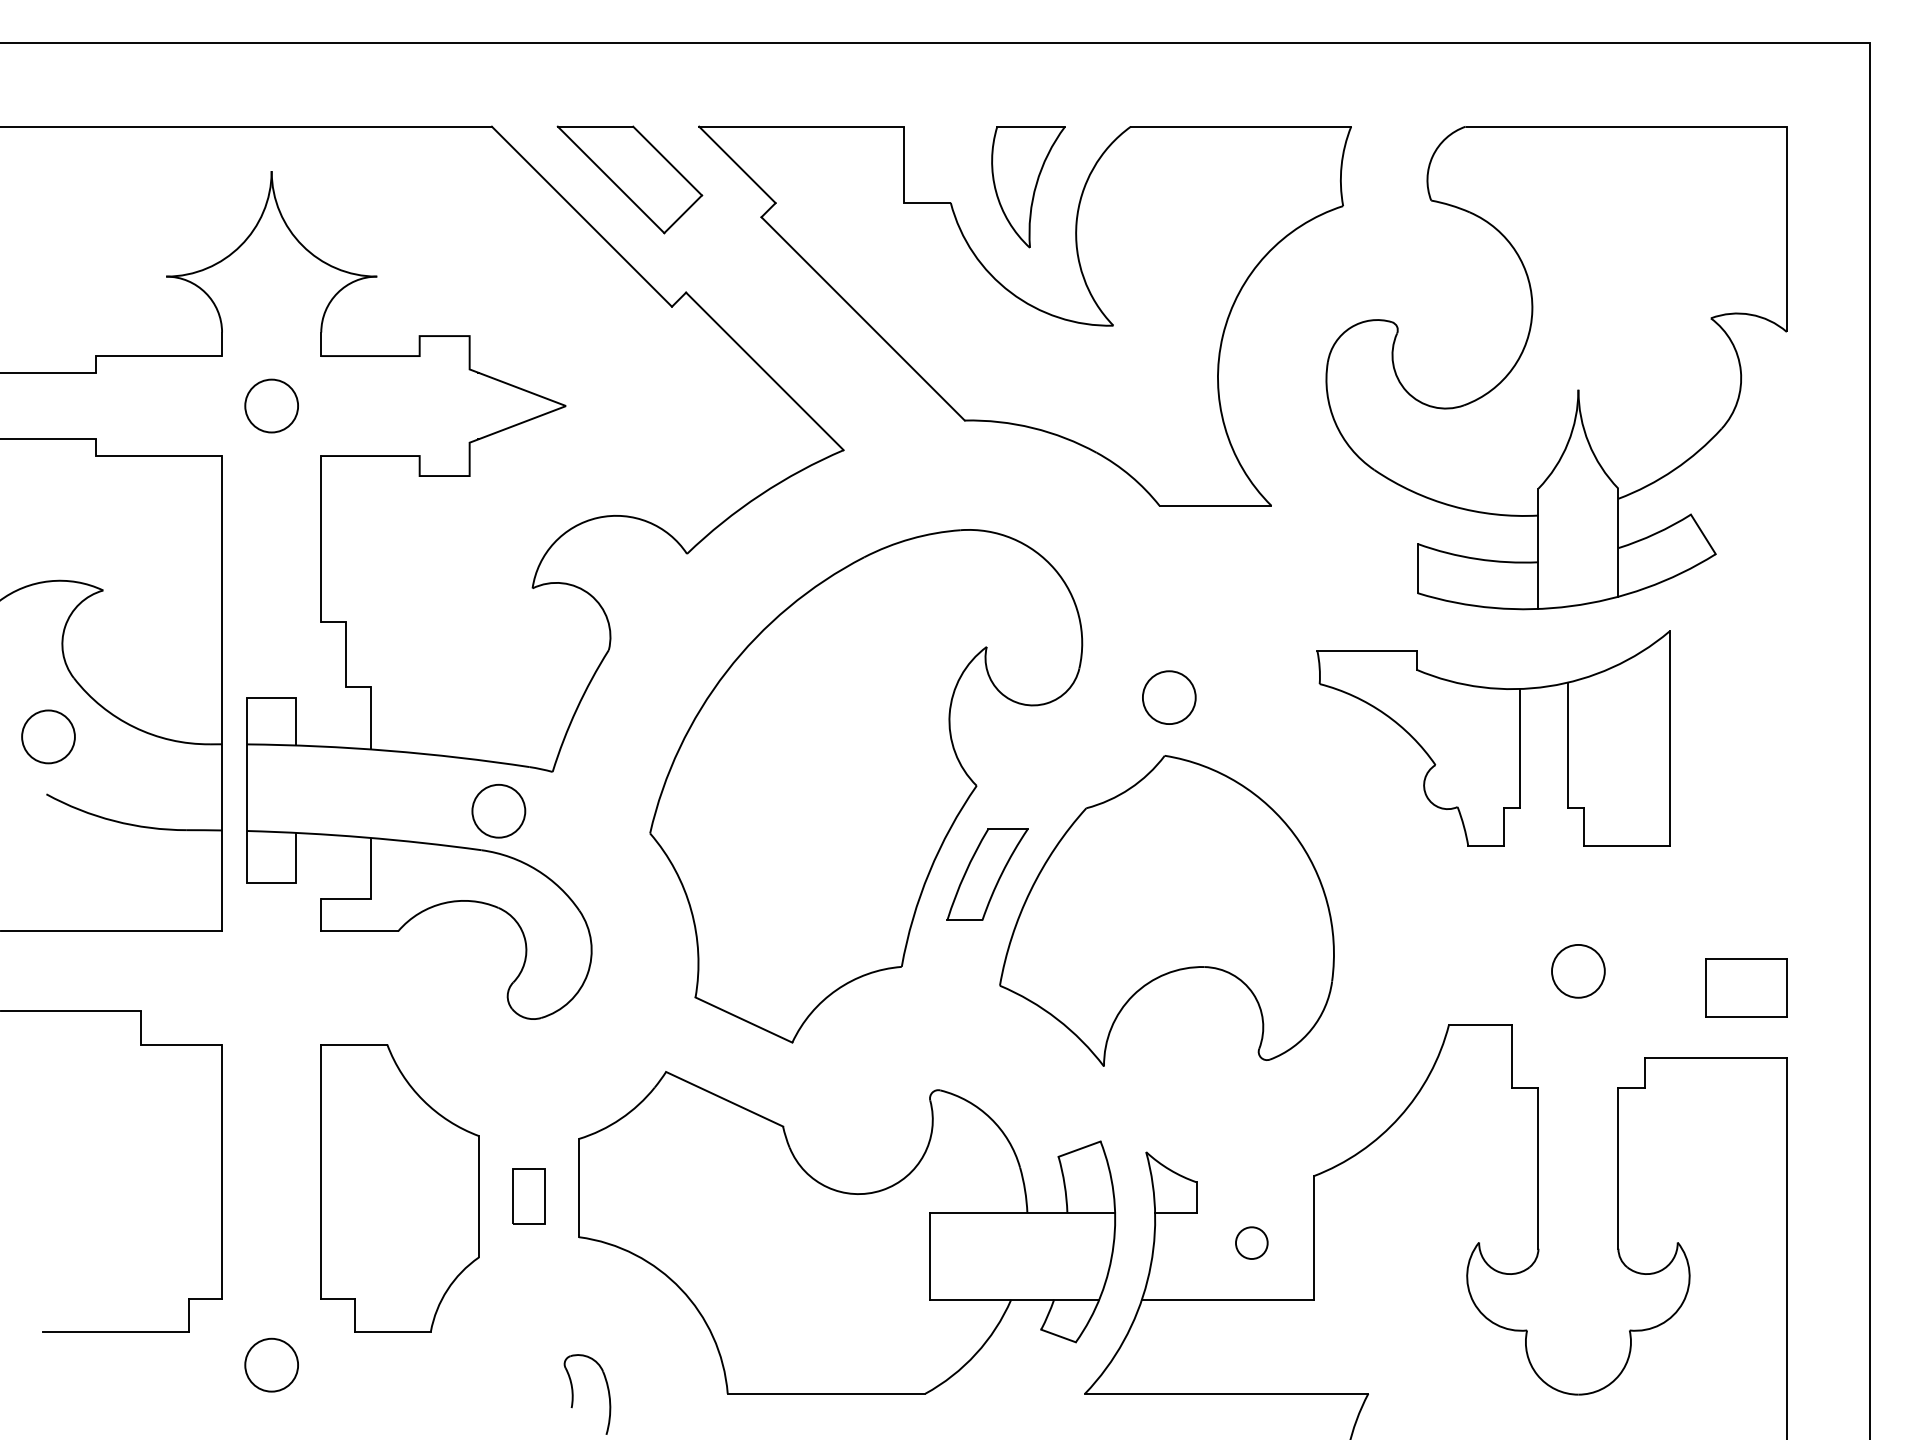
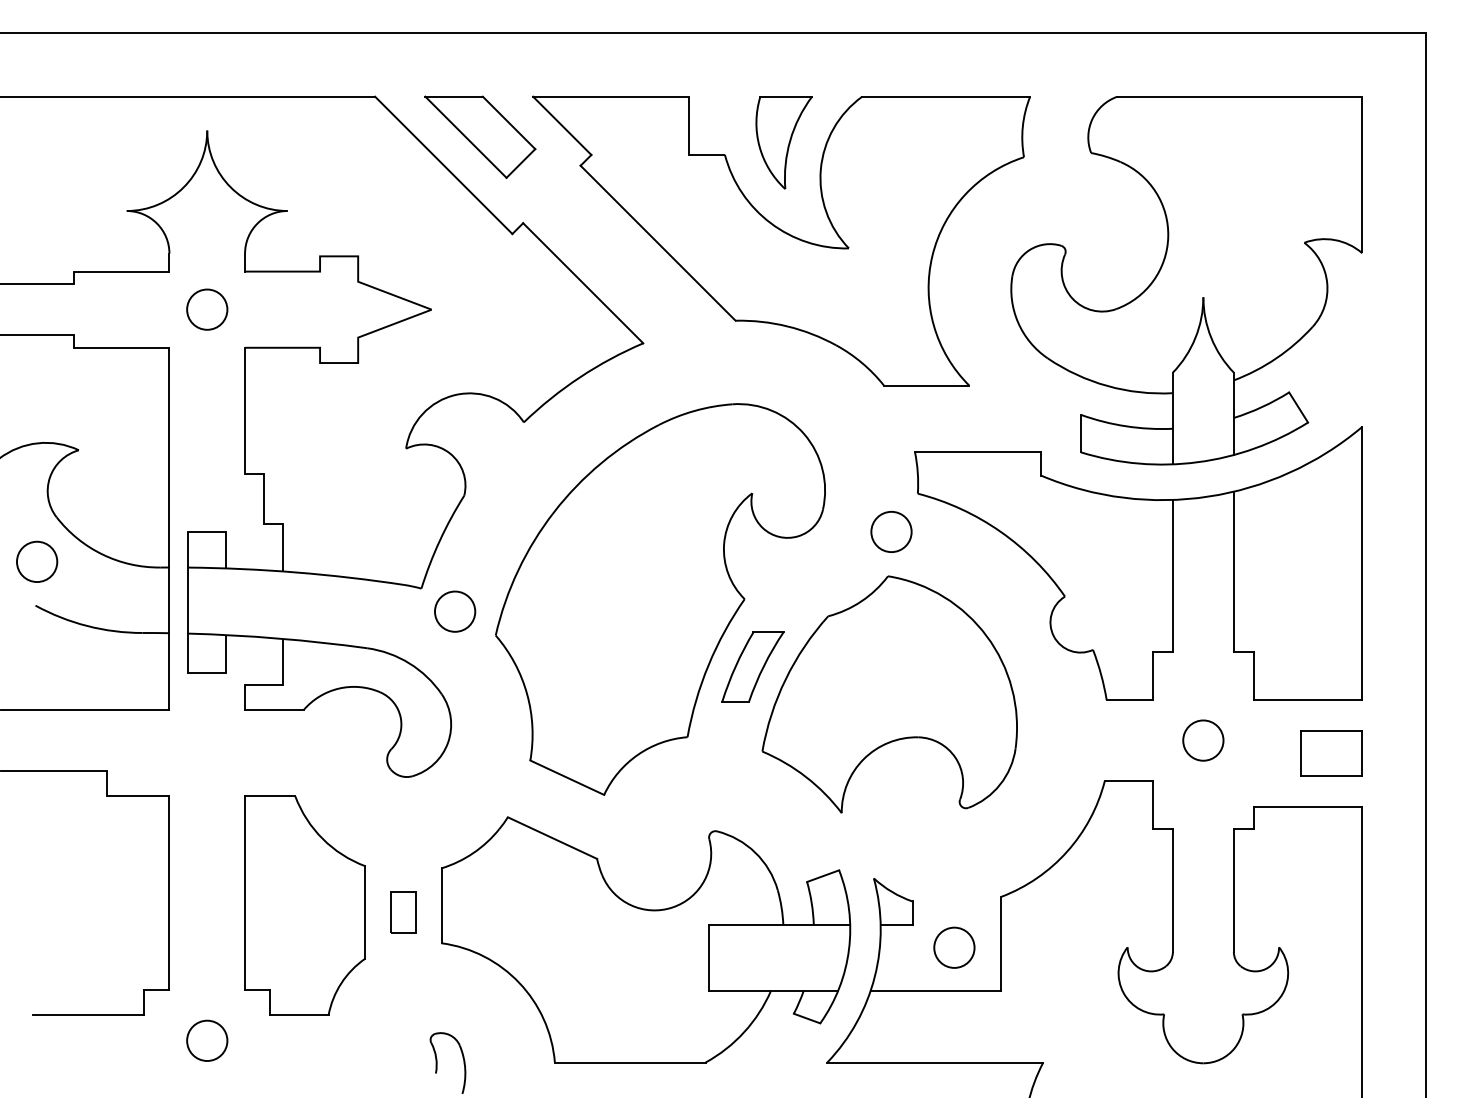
part: (1493, 738) -> (1138, 563), size x1.67
circle: (498, 811) -> (454, 611), moved
circle: (1251, 1242) -> (954, 947), size x1.67

